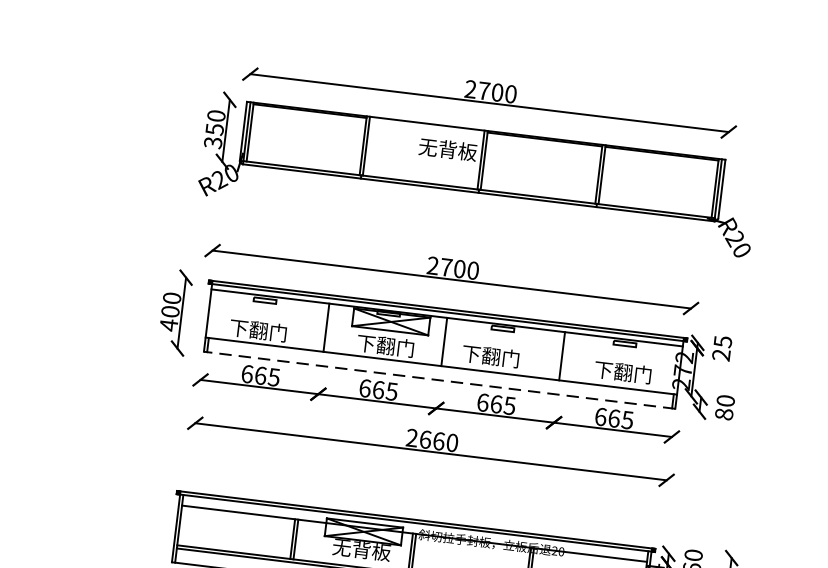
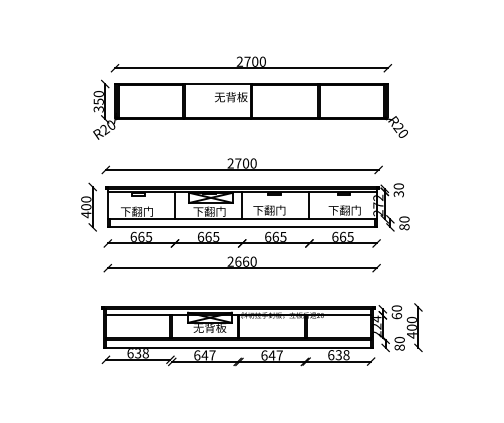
text: (721, 348) -> (398, 190), 25 -> 30
line: (438, 380) -> (241, 227), dashed -> solid

